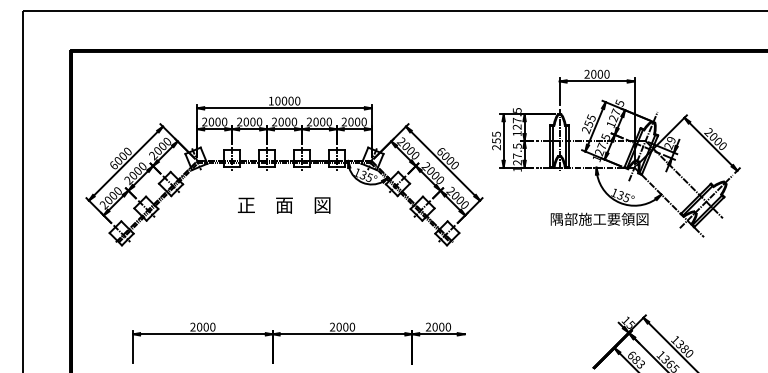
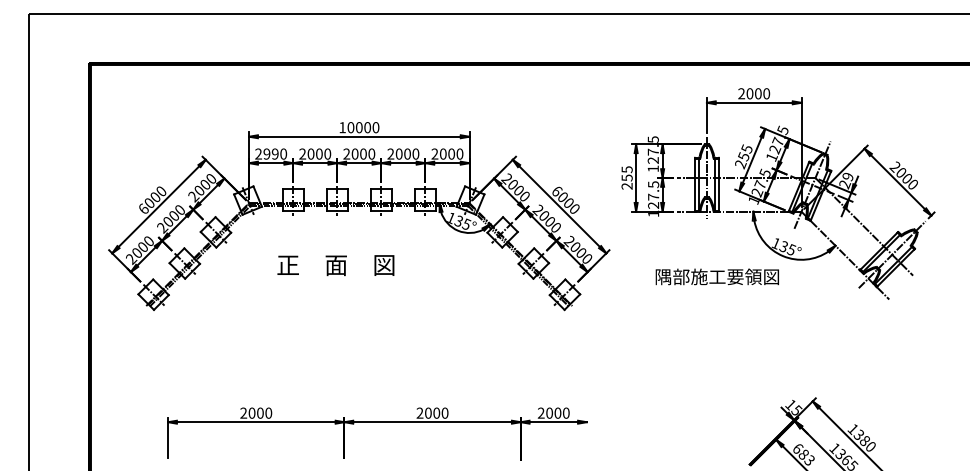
text: (214, 121) -> (270, 153), 2000 -> 2990
text: (283, 205) -> (335, 265), moved
text: (598, 218) -> (716, 276), moved

